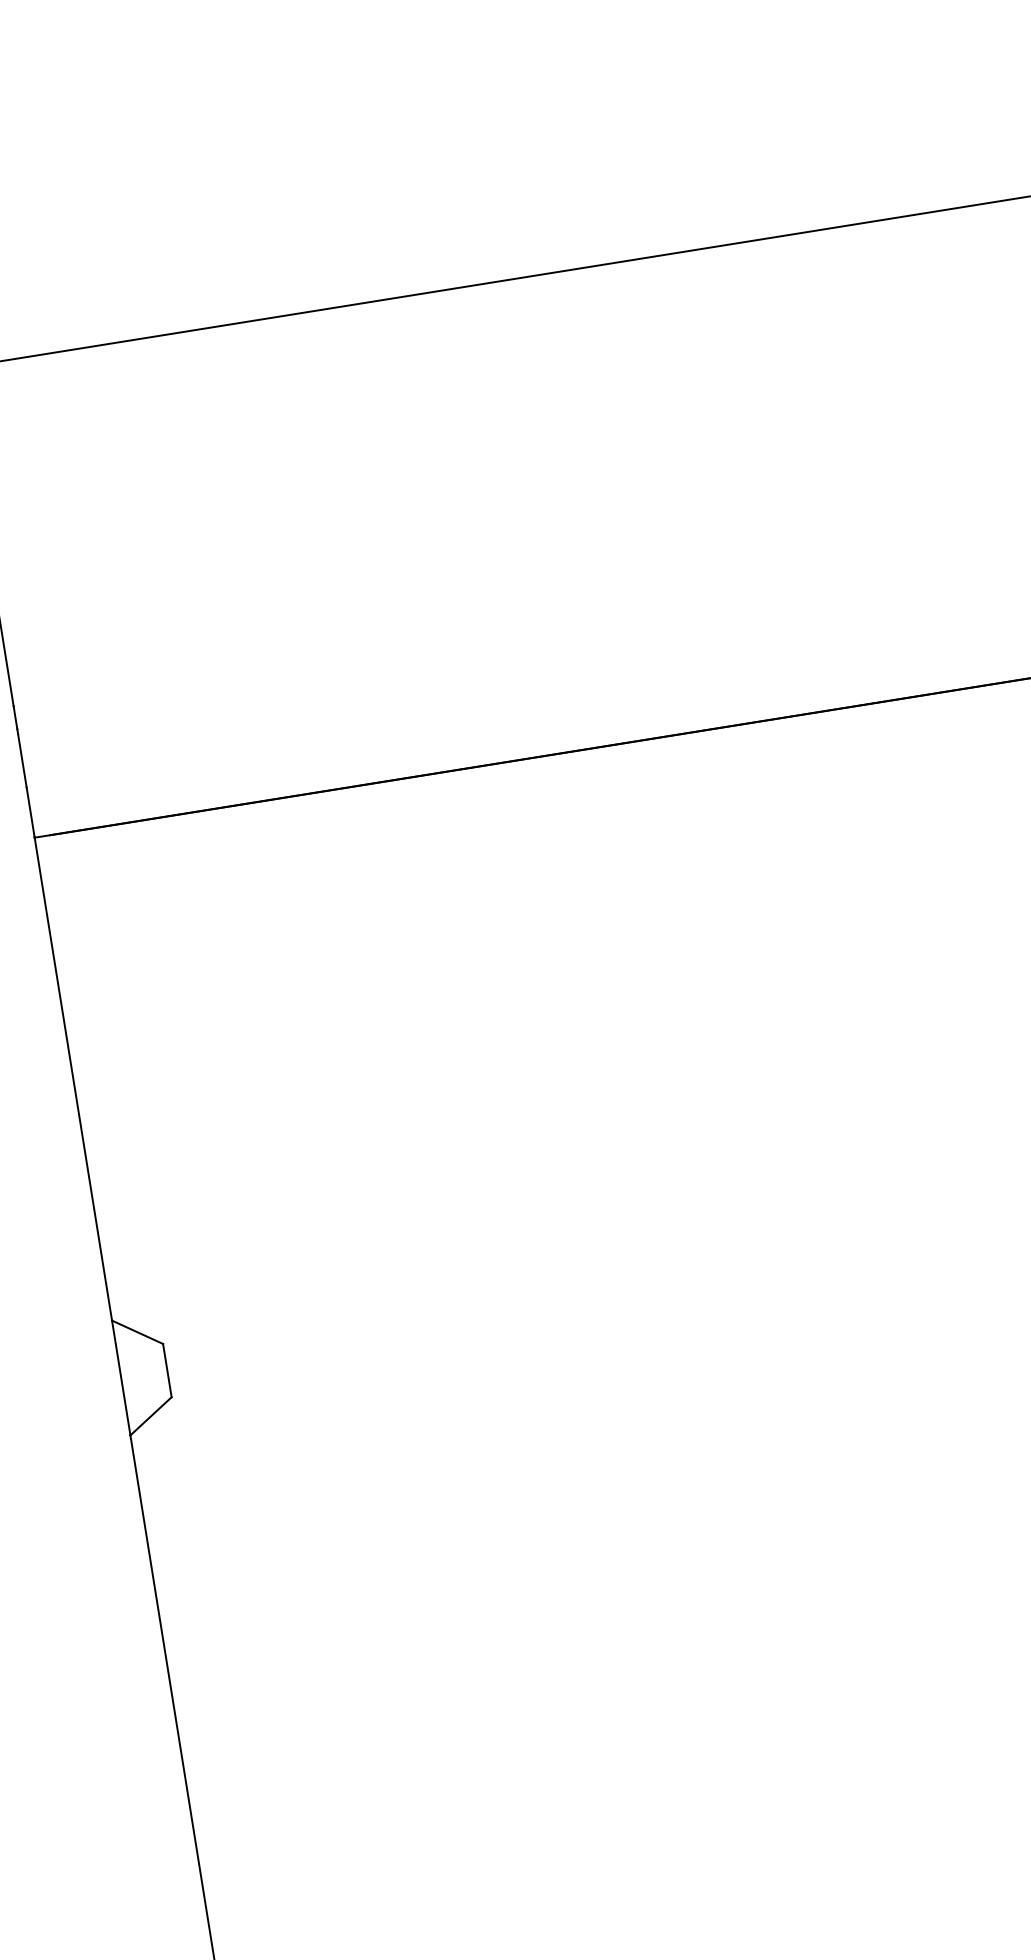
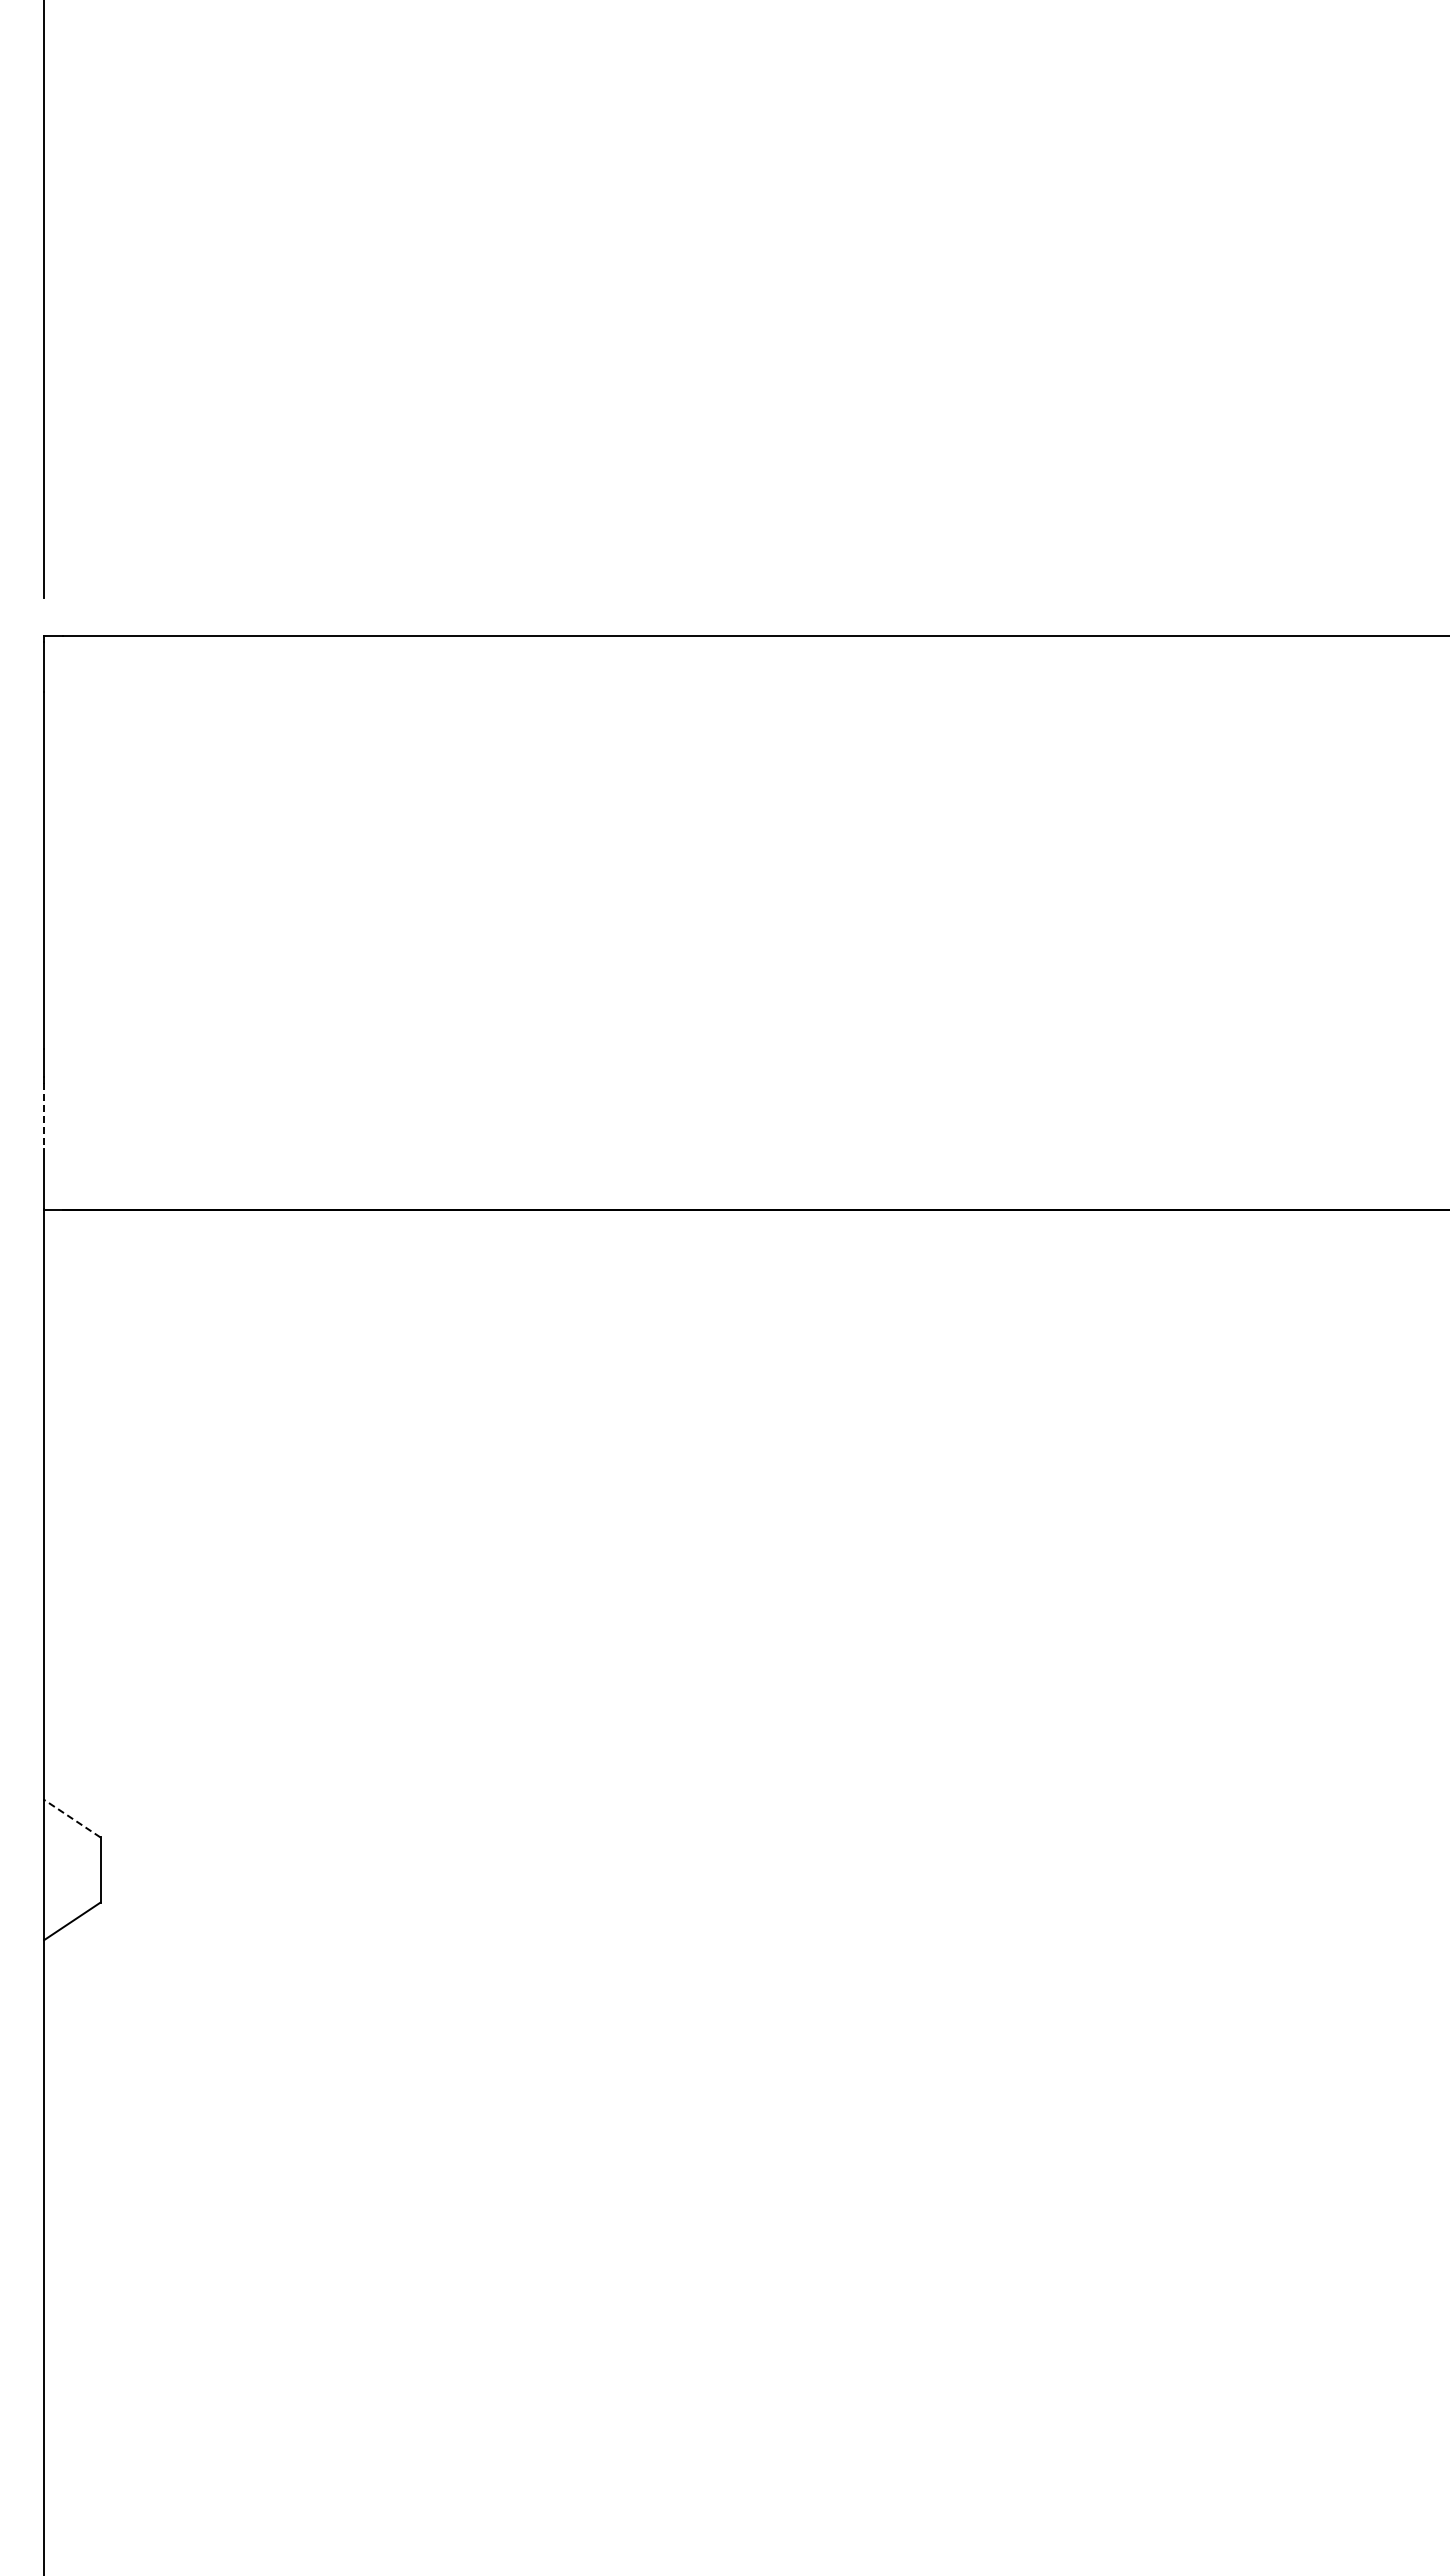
line: (22, 760) -> (44, 1115), solid -> dashed
line: (137, 1332) -> (72, 1818), solid -> dashed

